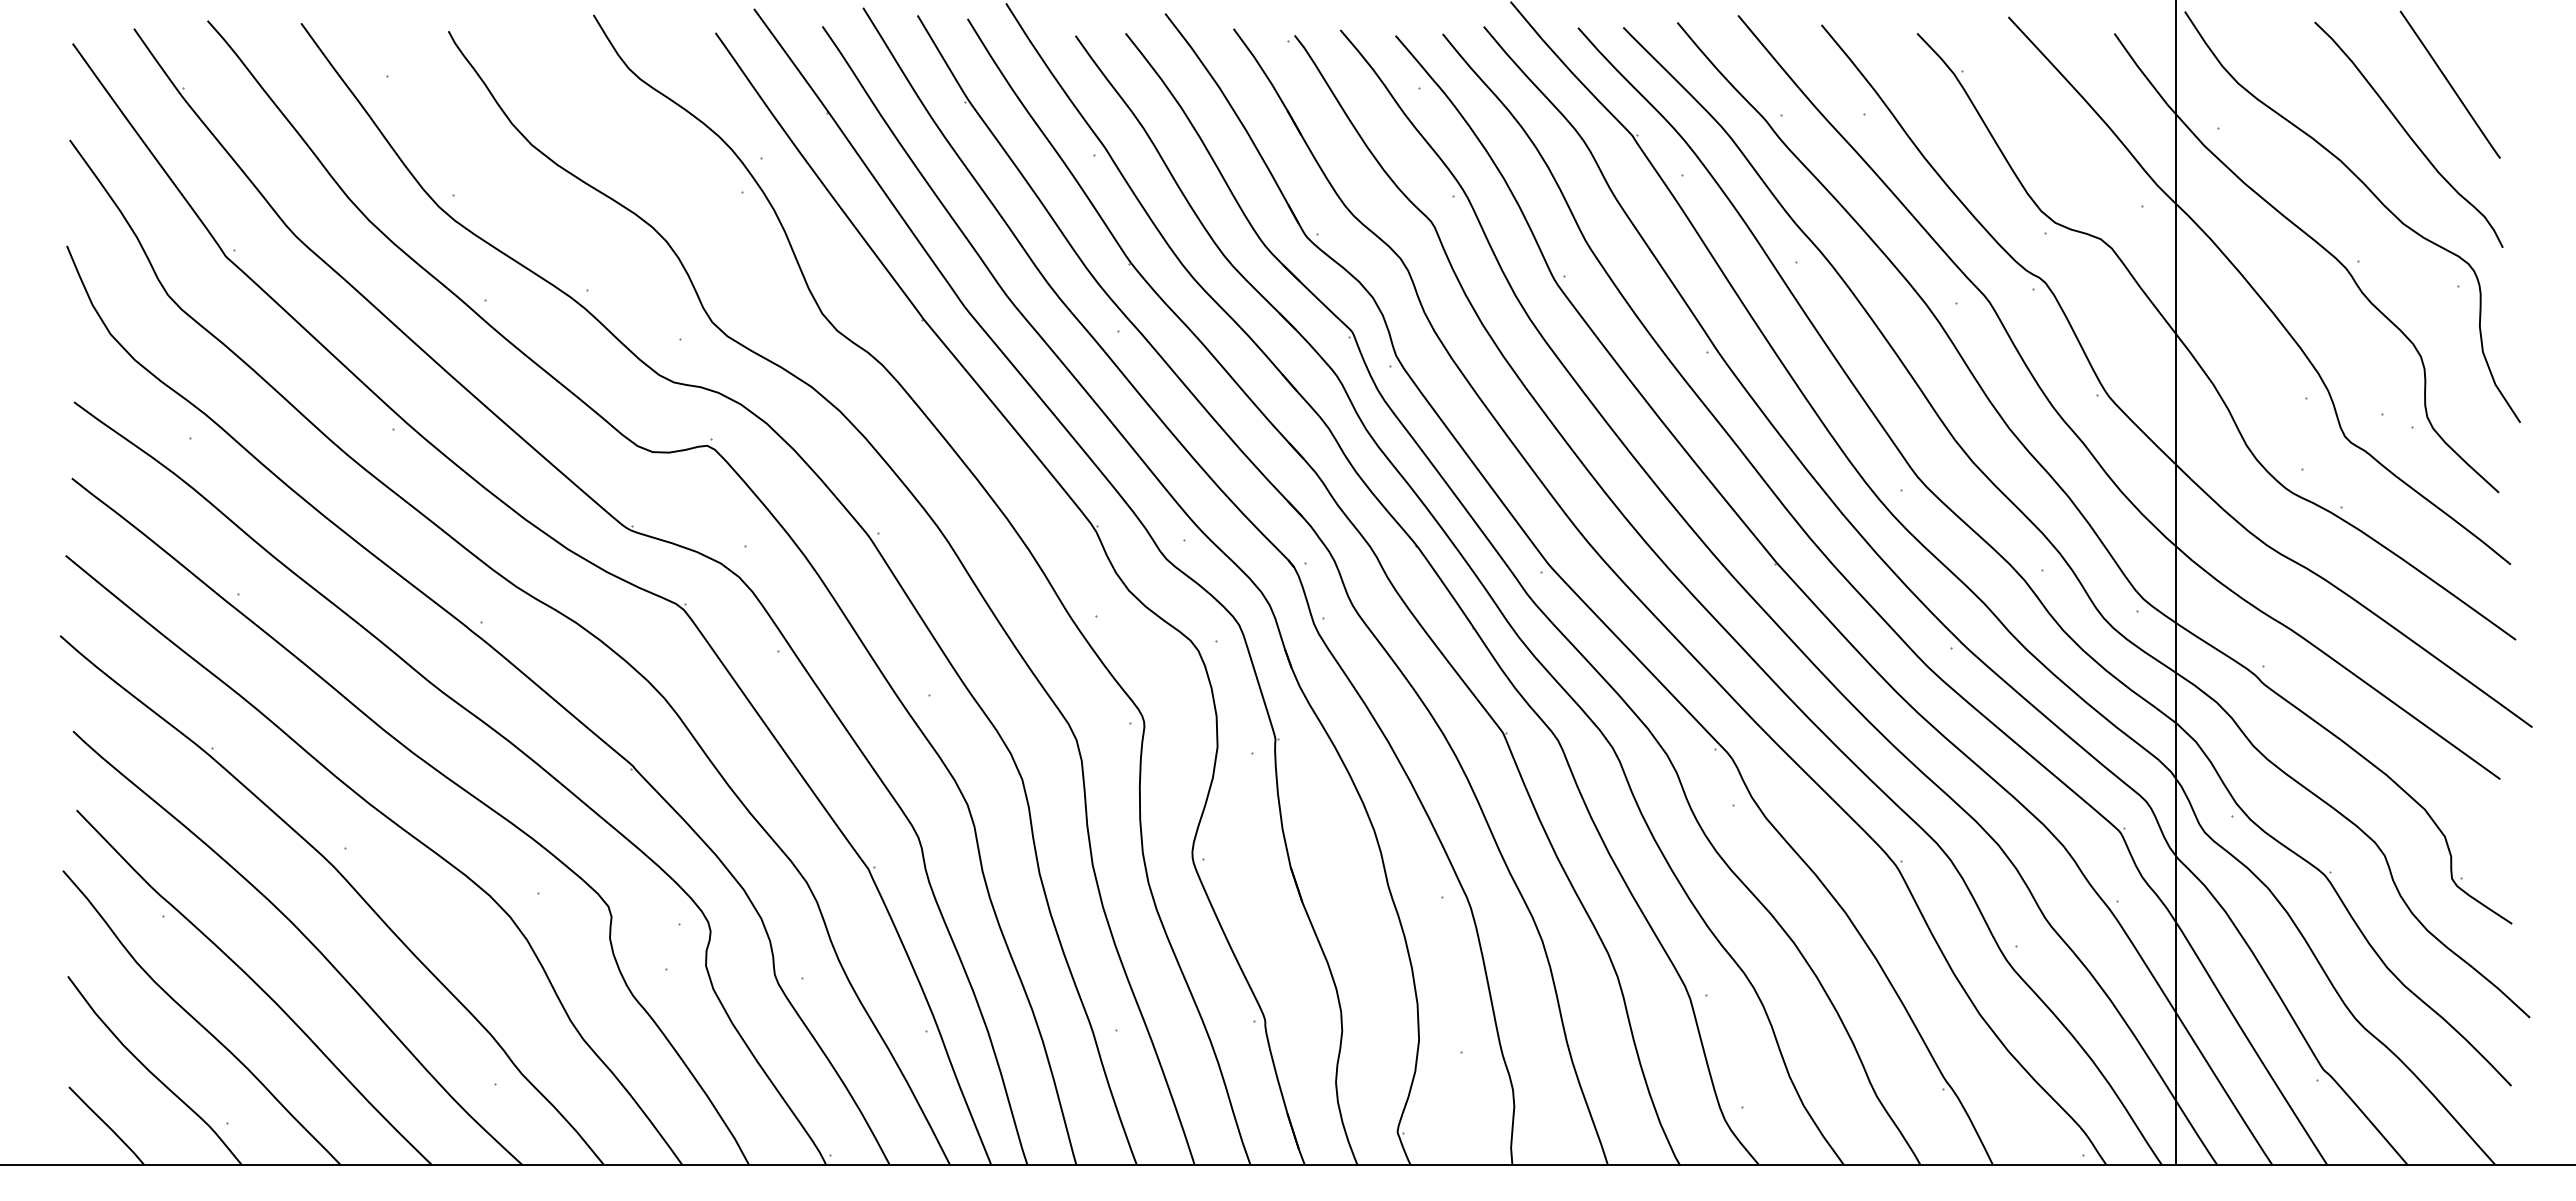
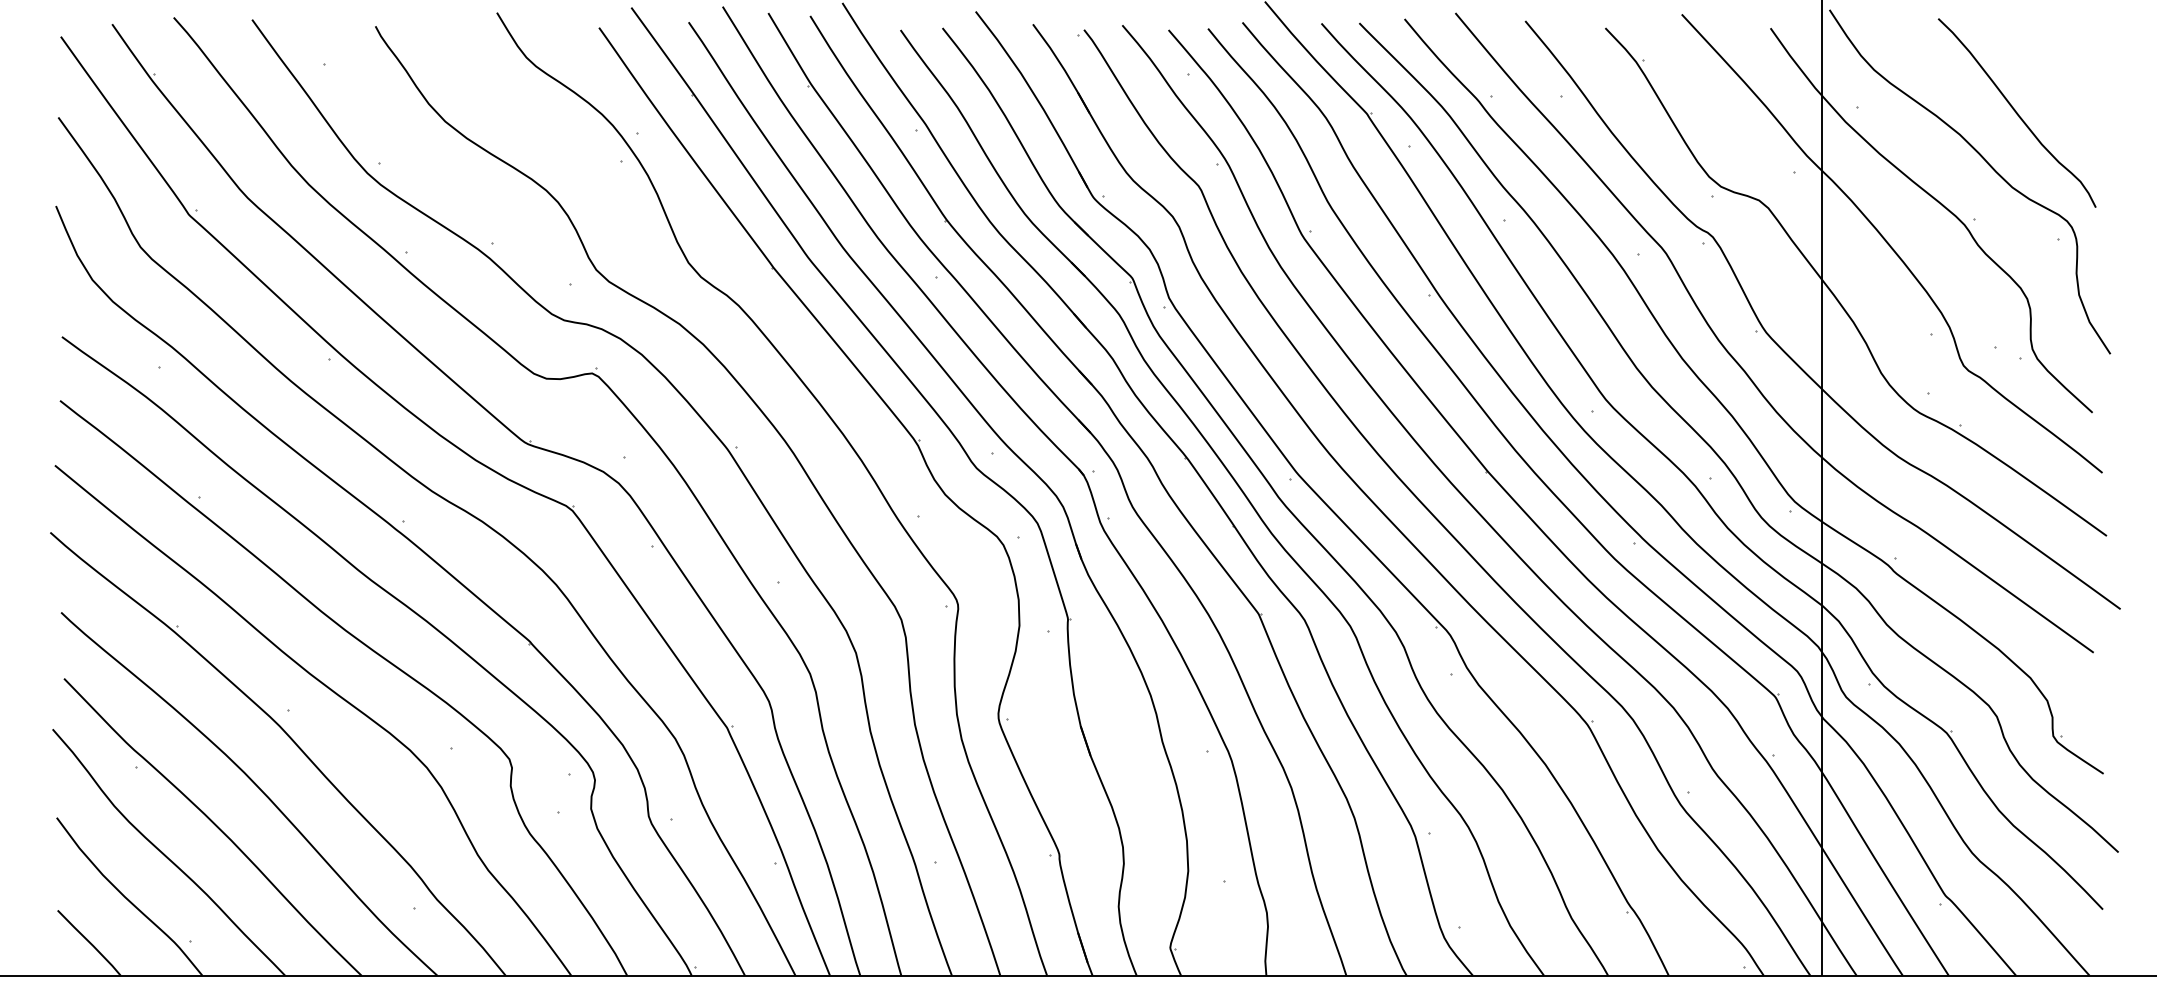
line: (2449, 84) -> (2051, 70), removed

